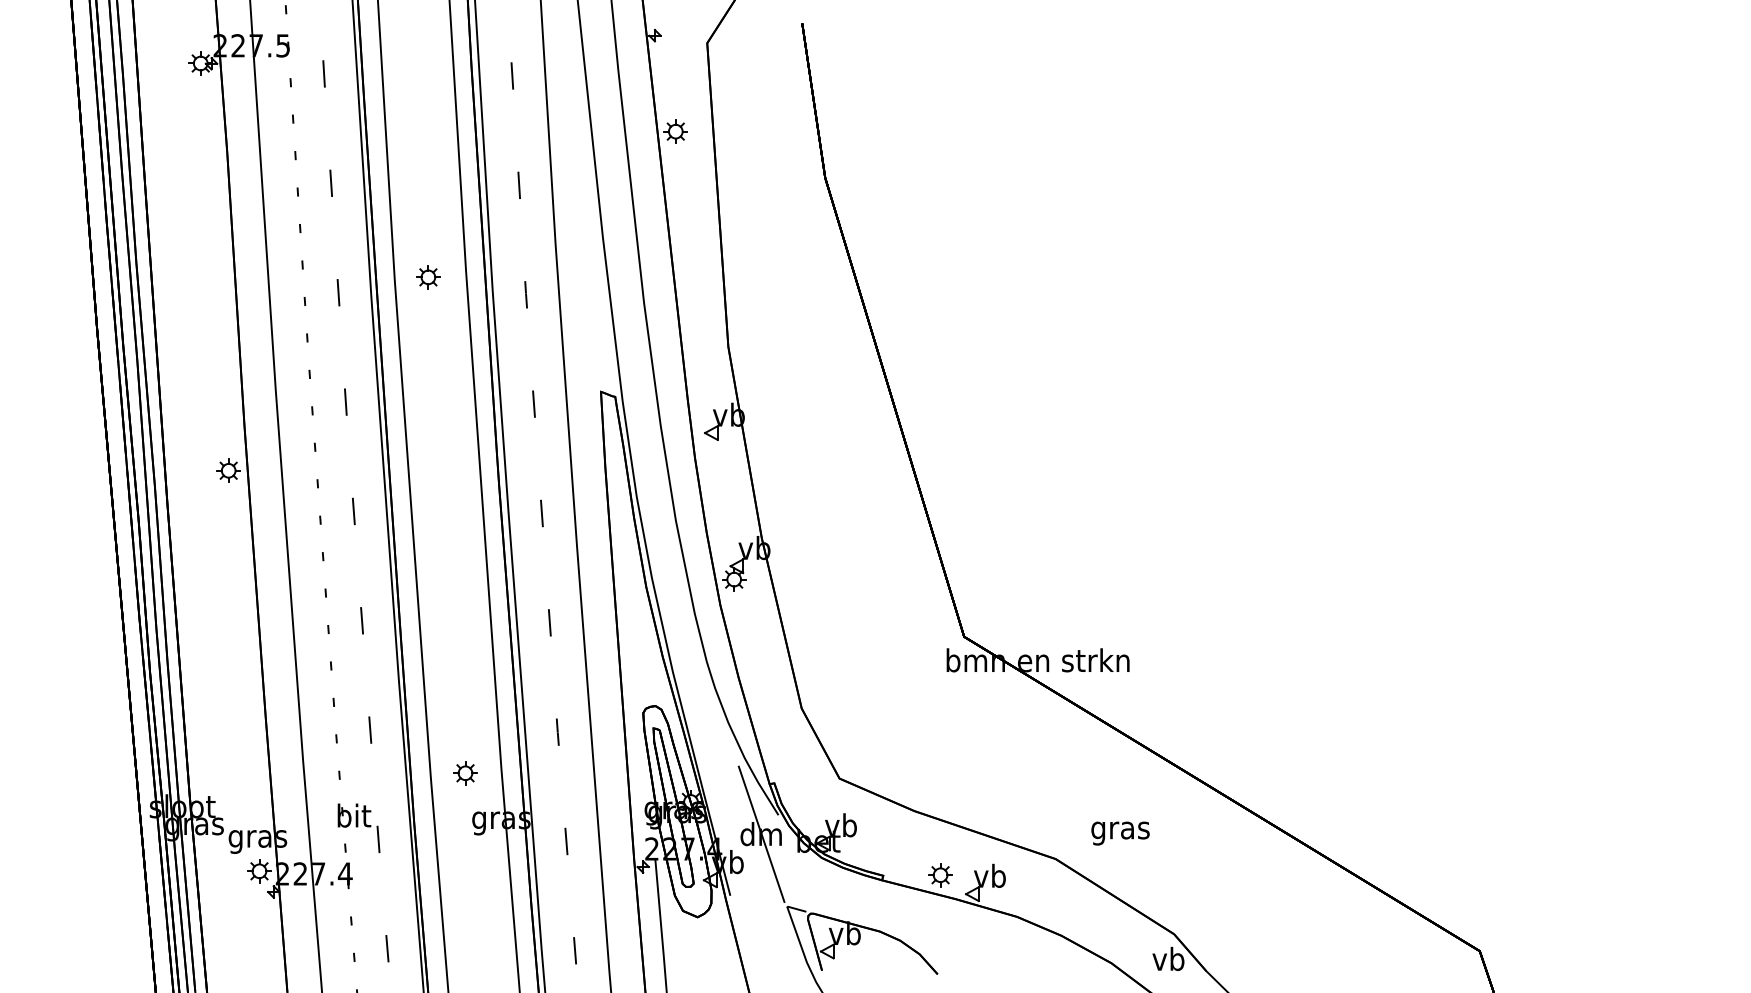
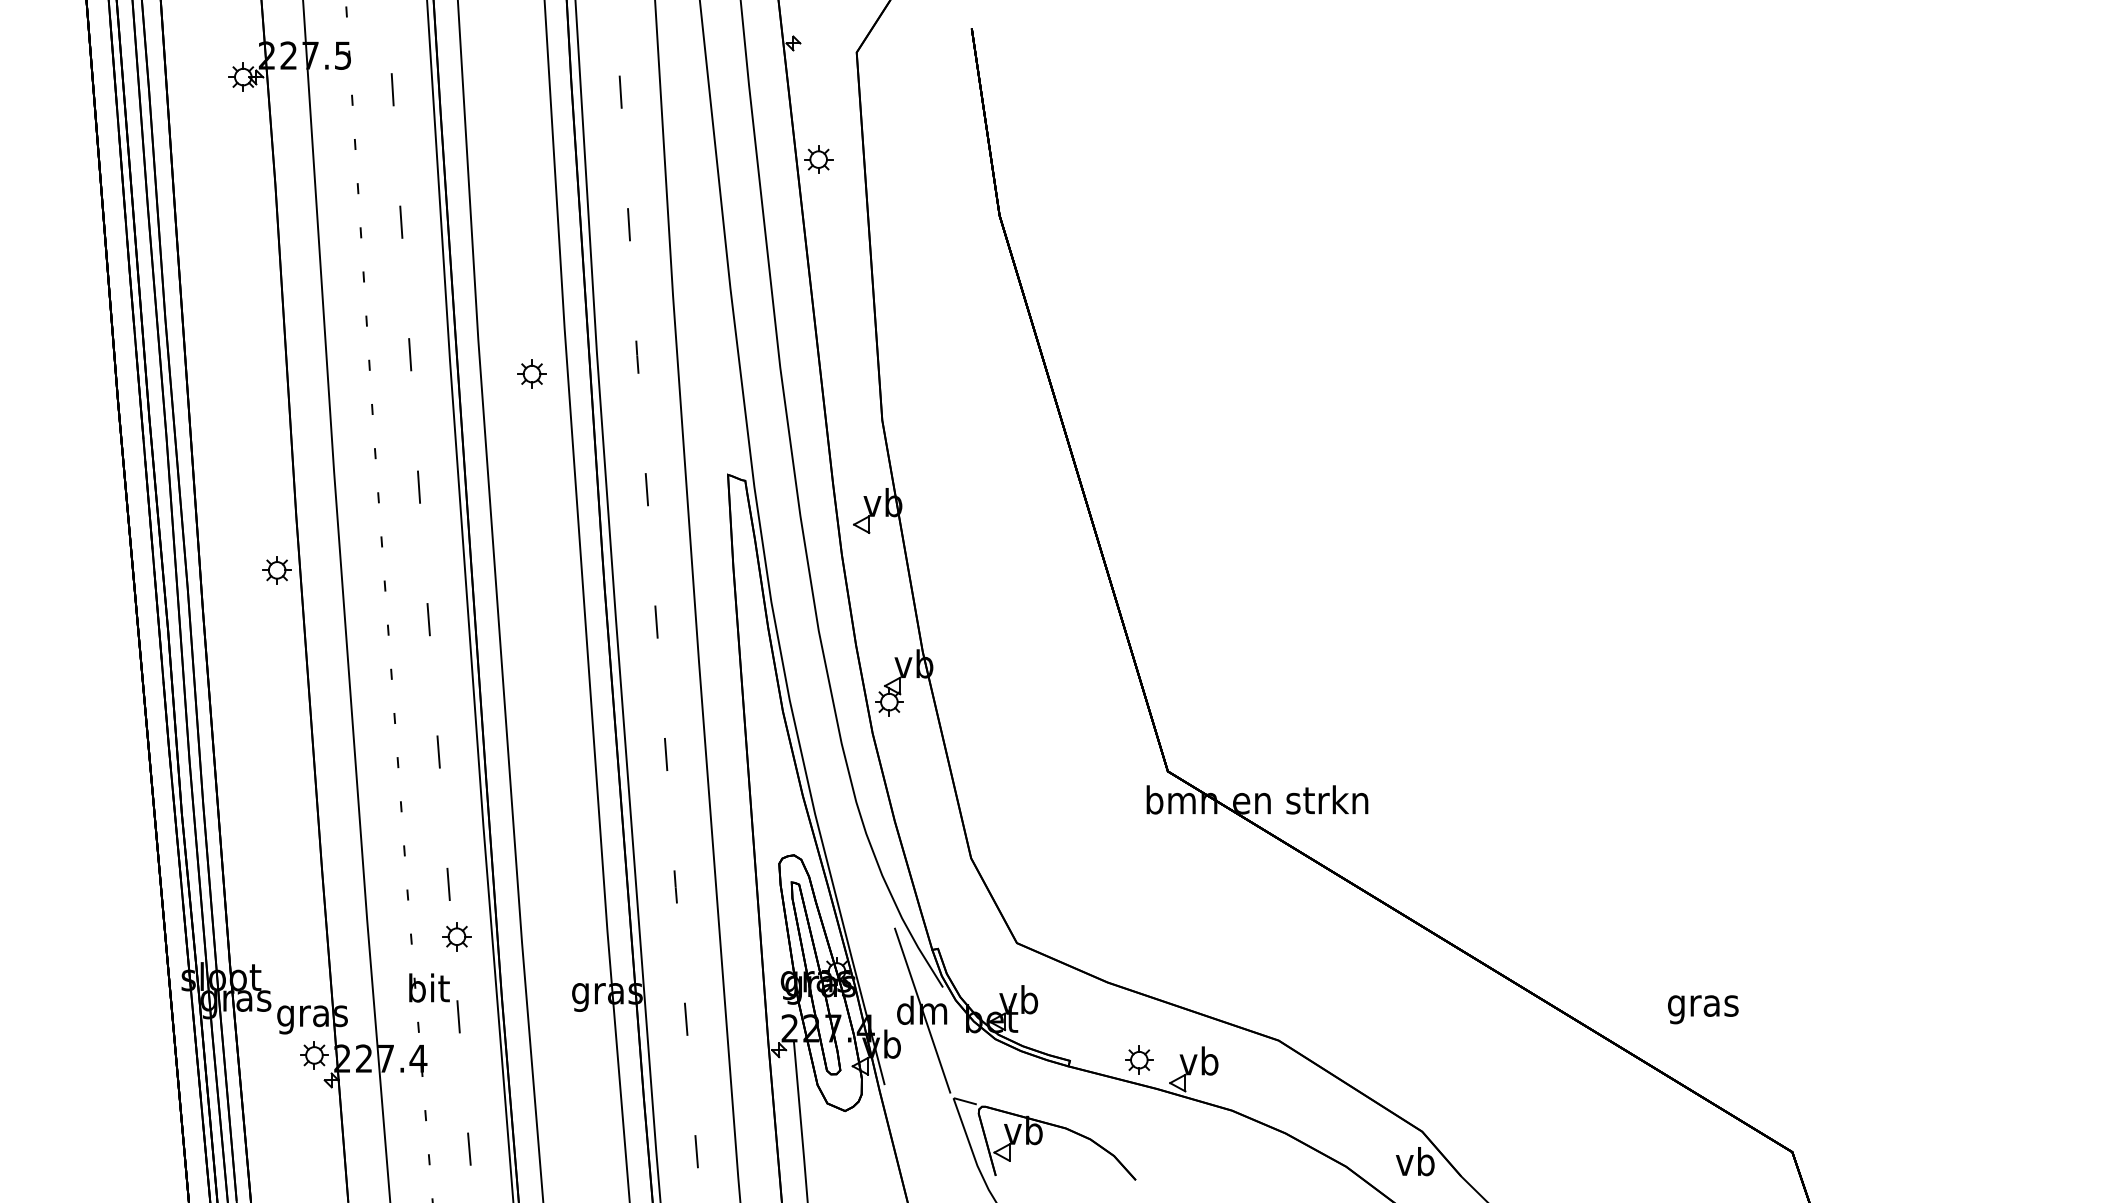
part: (427, 276) -> (531, 373), moved
part: (465, 773) -> (456, 936), moved
text: (1120, 833) -> (1703, 1009), moved

